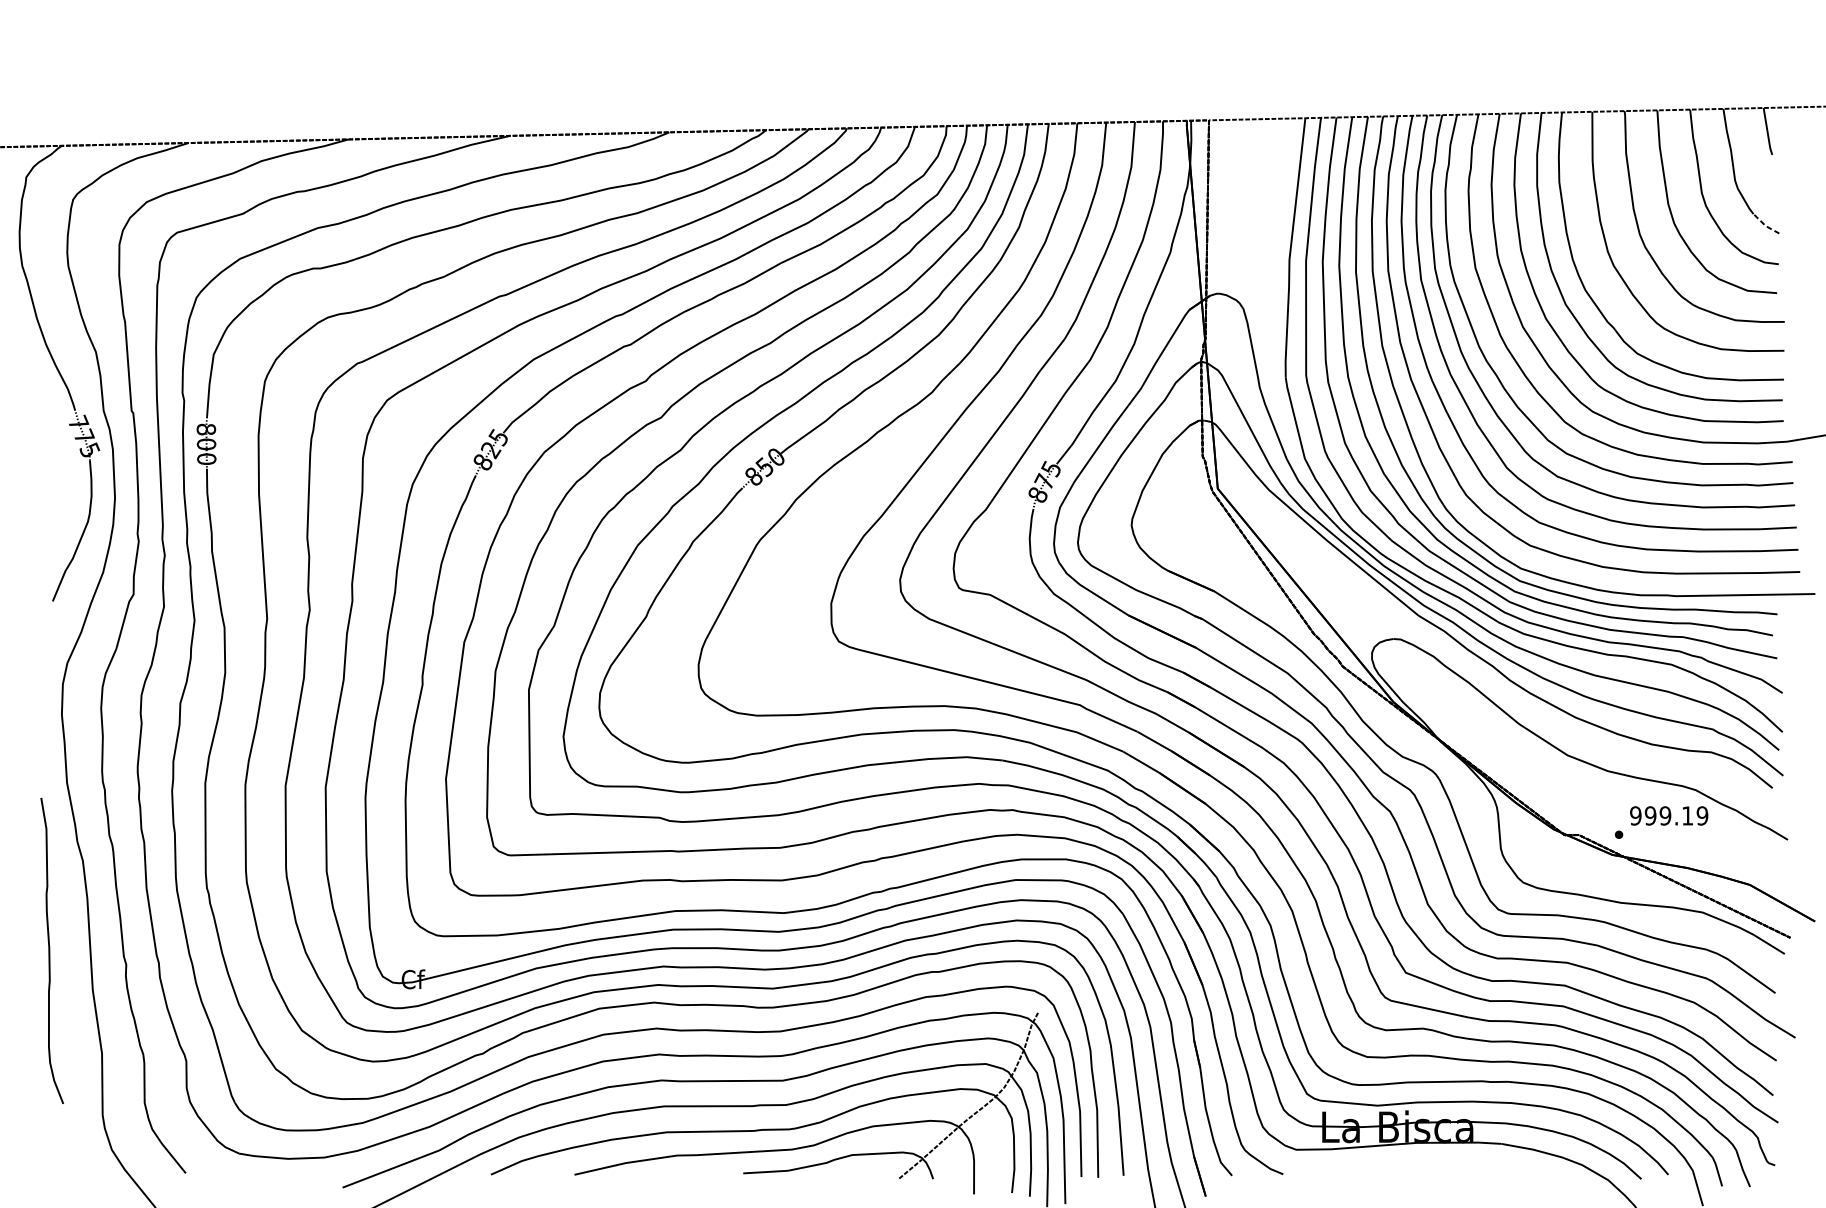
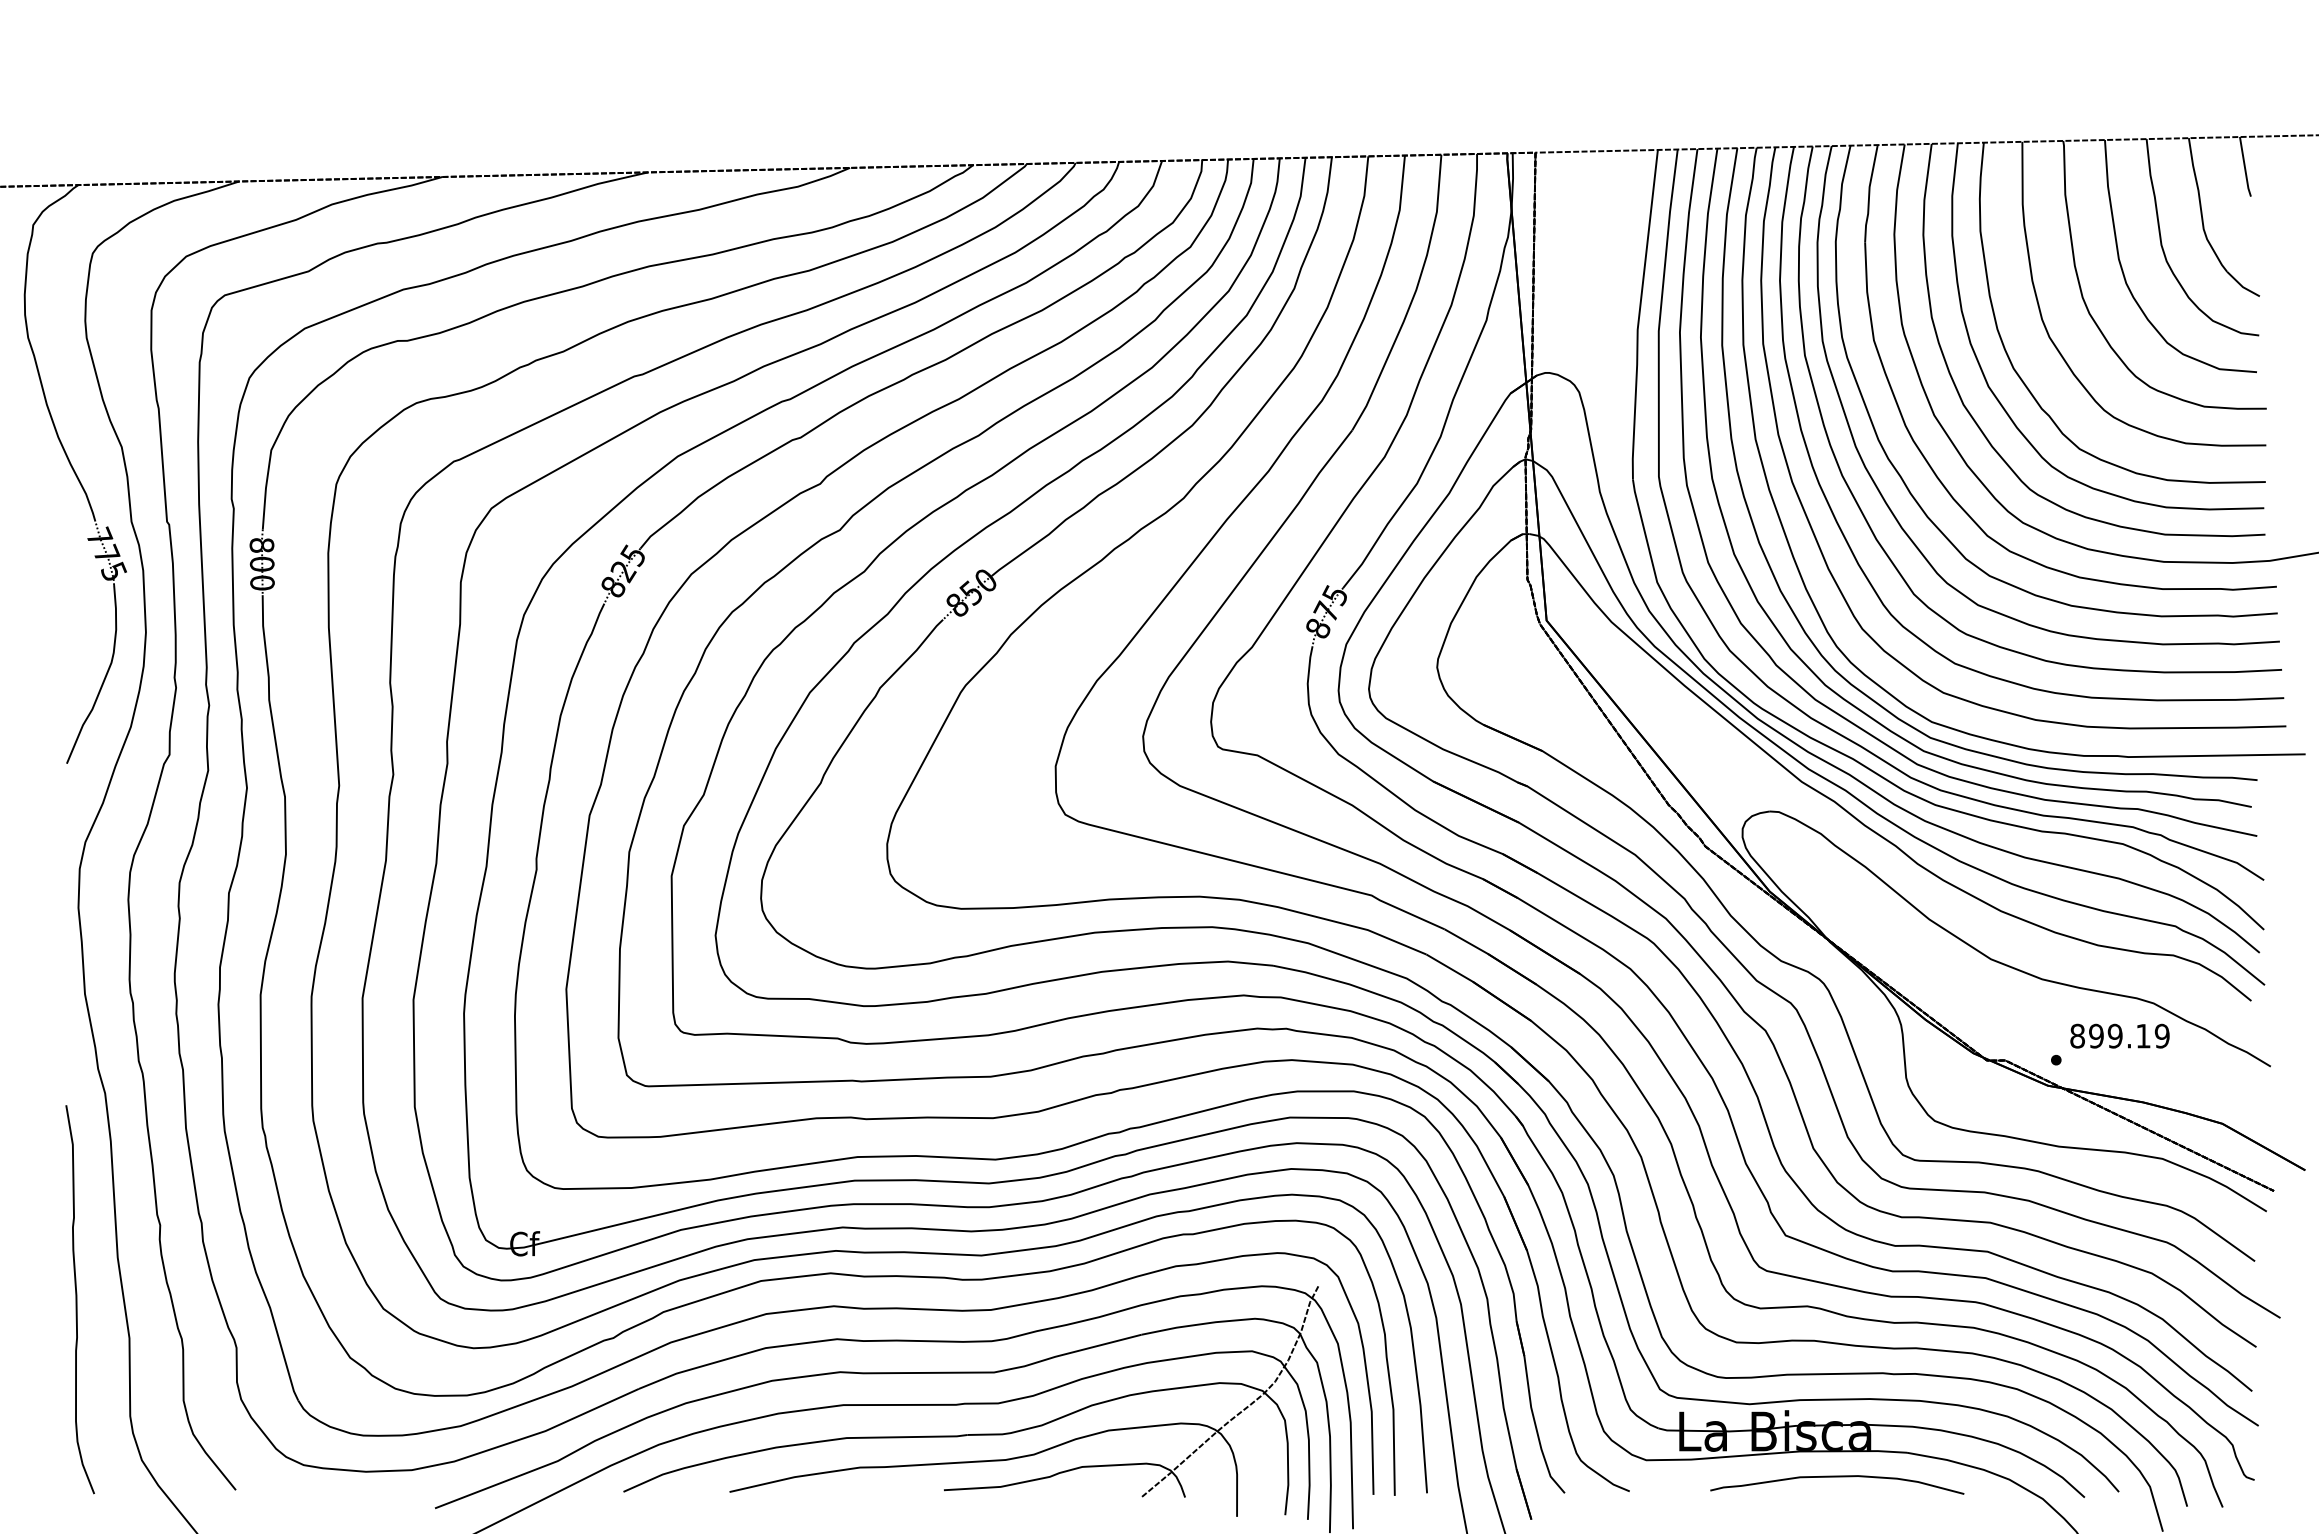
line: (1765, 225) -> (2242, 286), dashed -> solid
text: (1635, 816) -> (2077, 1036), 999.19 -> 899.19
curve: (50, 950) -> (77, 1299), moved
curve: (1446, 1163) -> (1837, 1477), added

